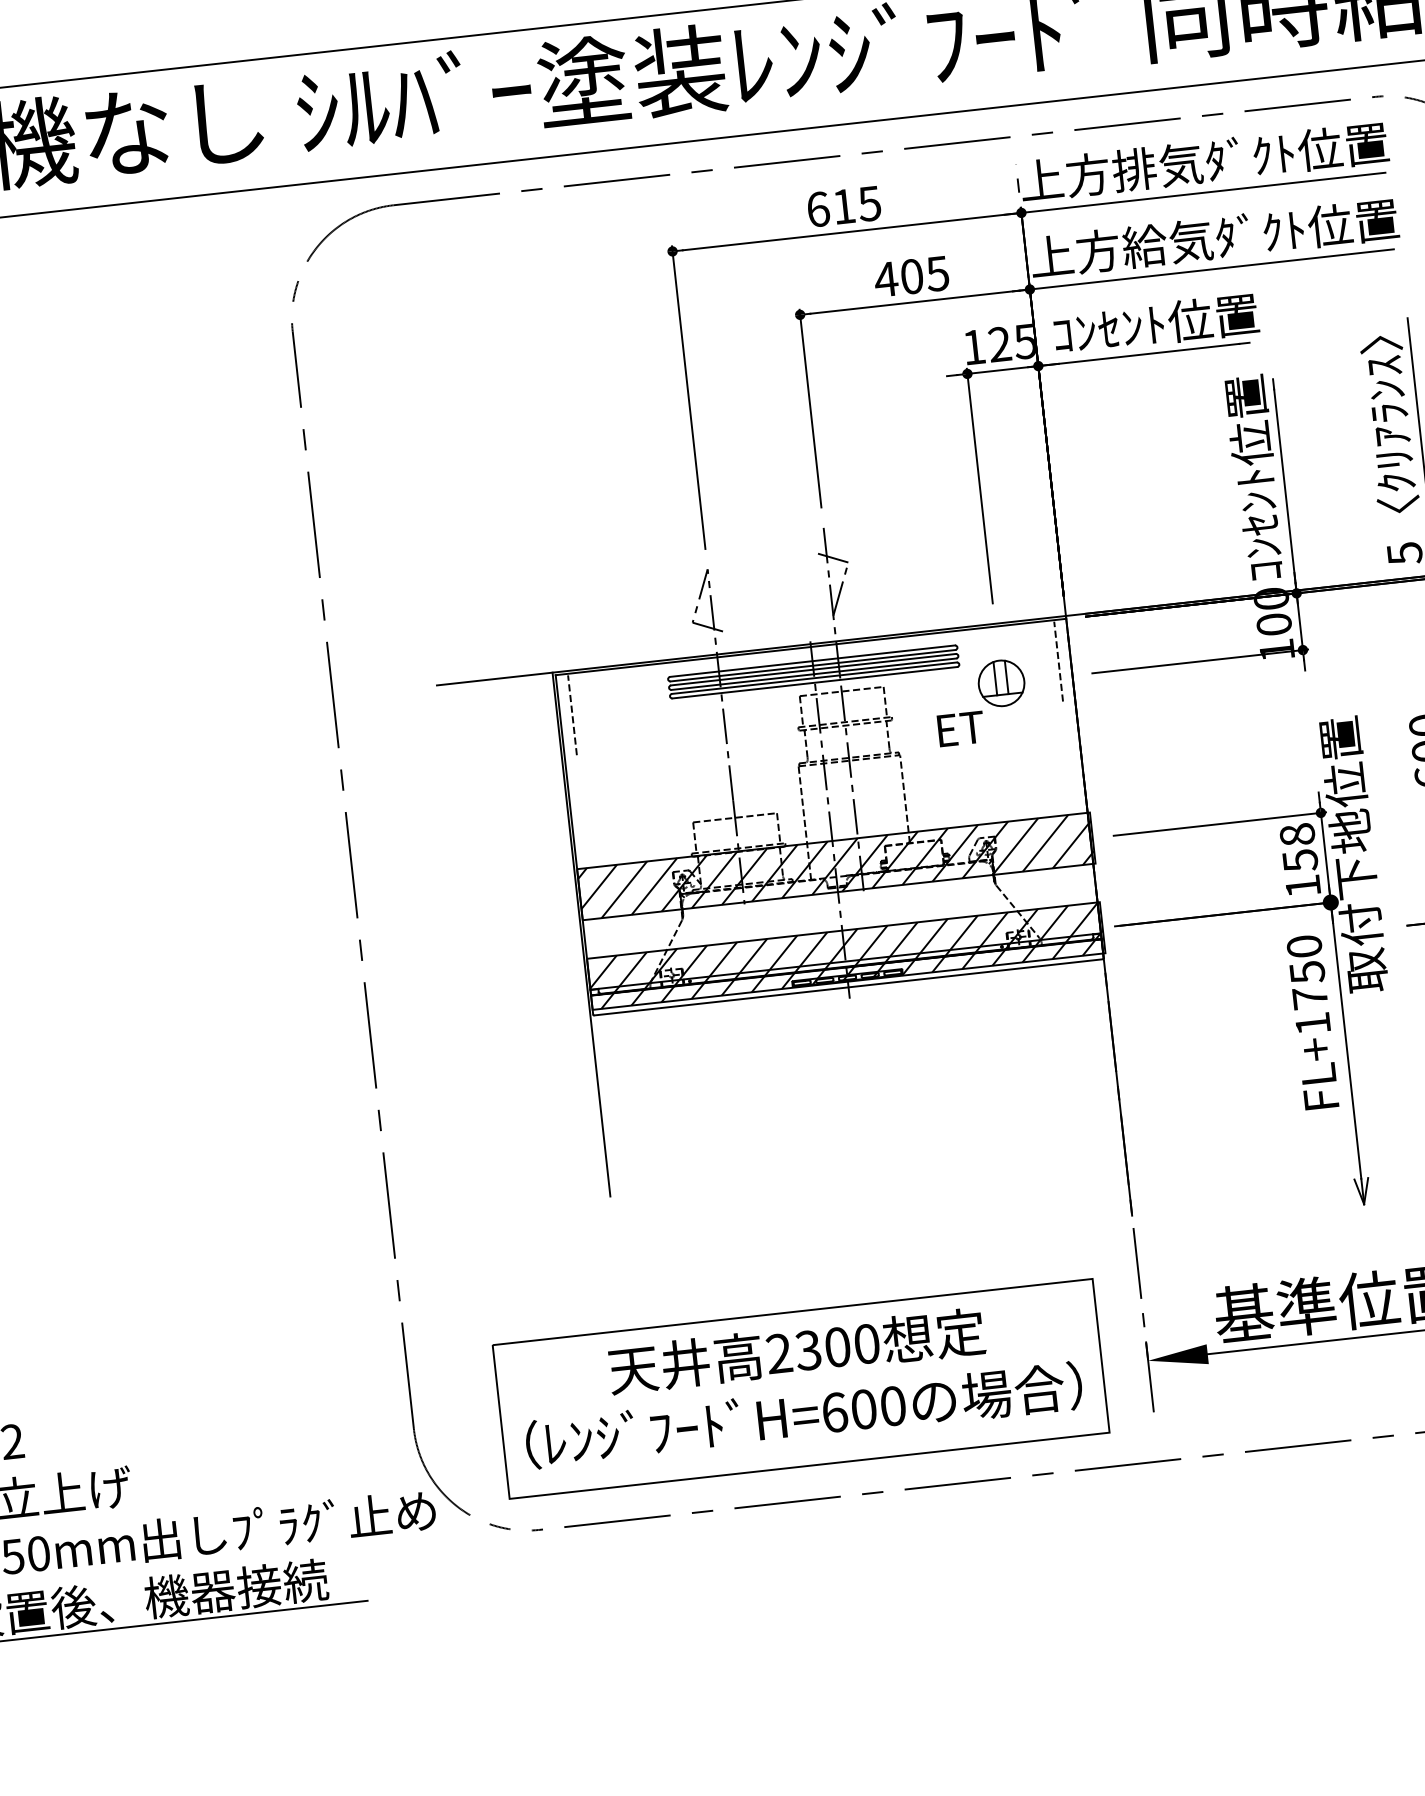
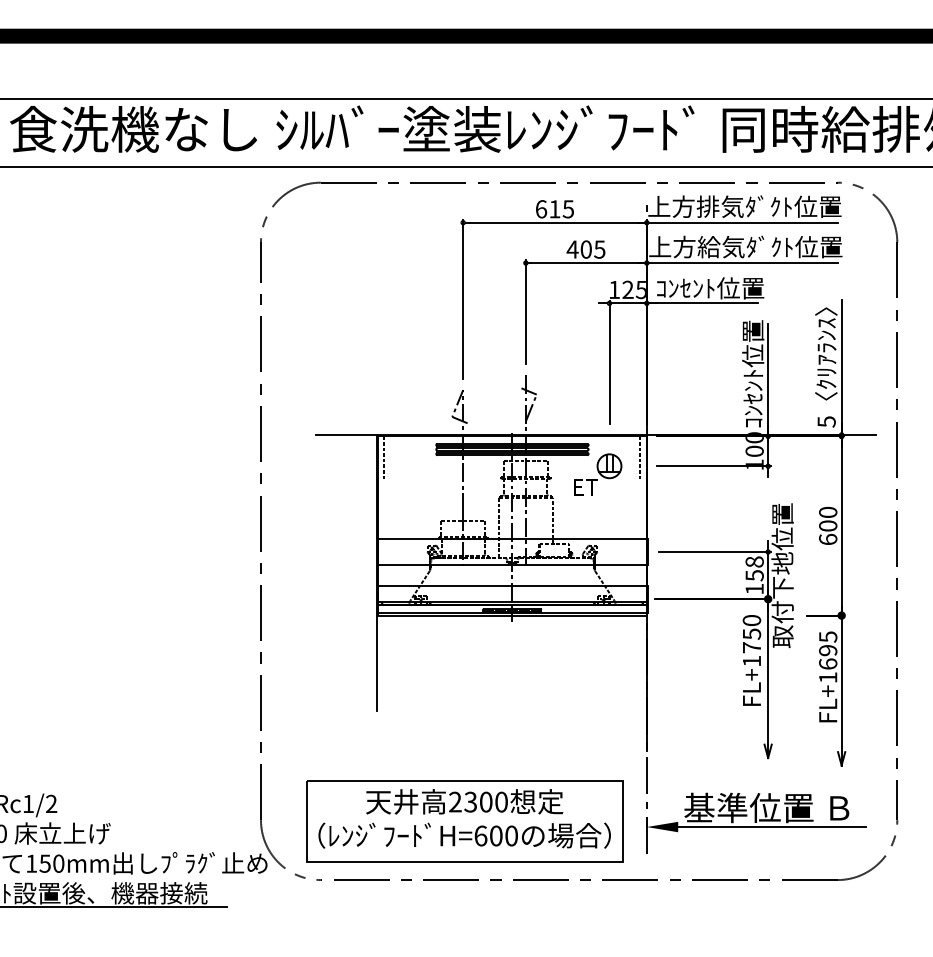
hatch: (837, 865) -> (513, 551), removed
hatch: (846, 954) -> (513, 598), removed

